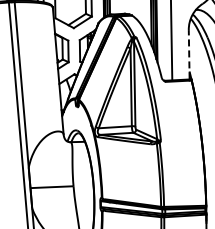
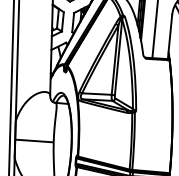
line: (189, 54) -> (170, 36), dashed -> solid

